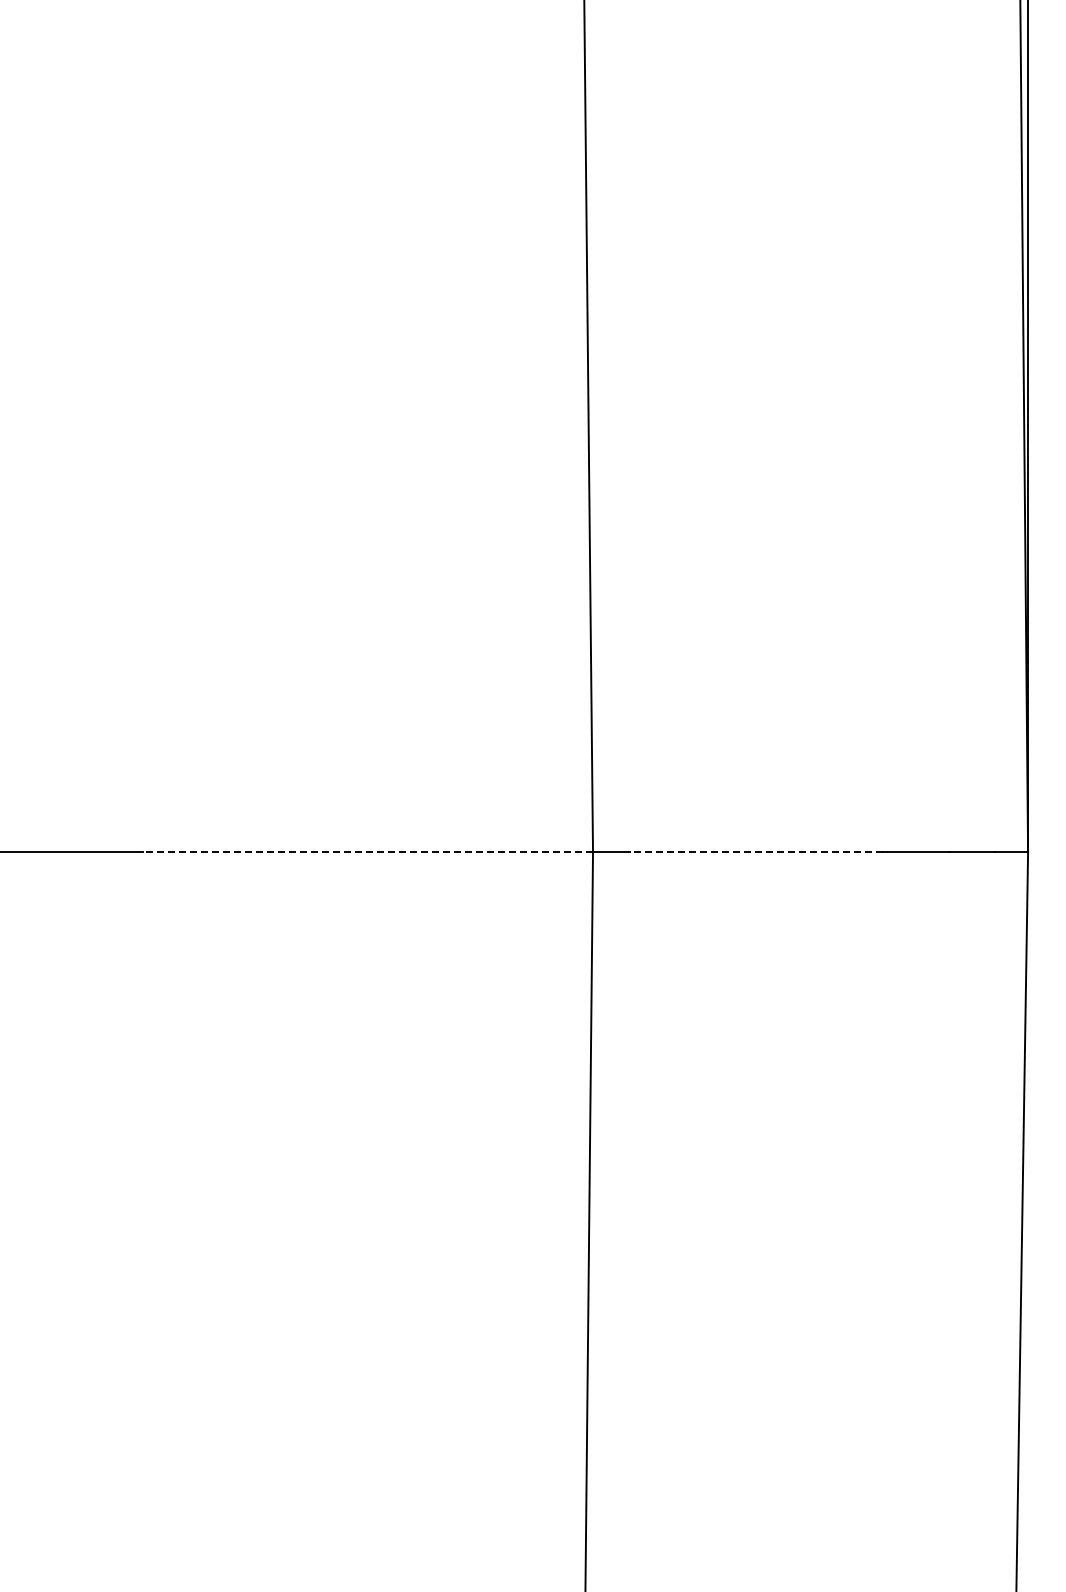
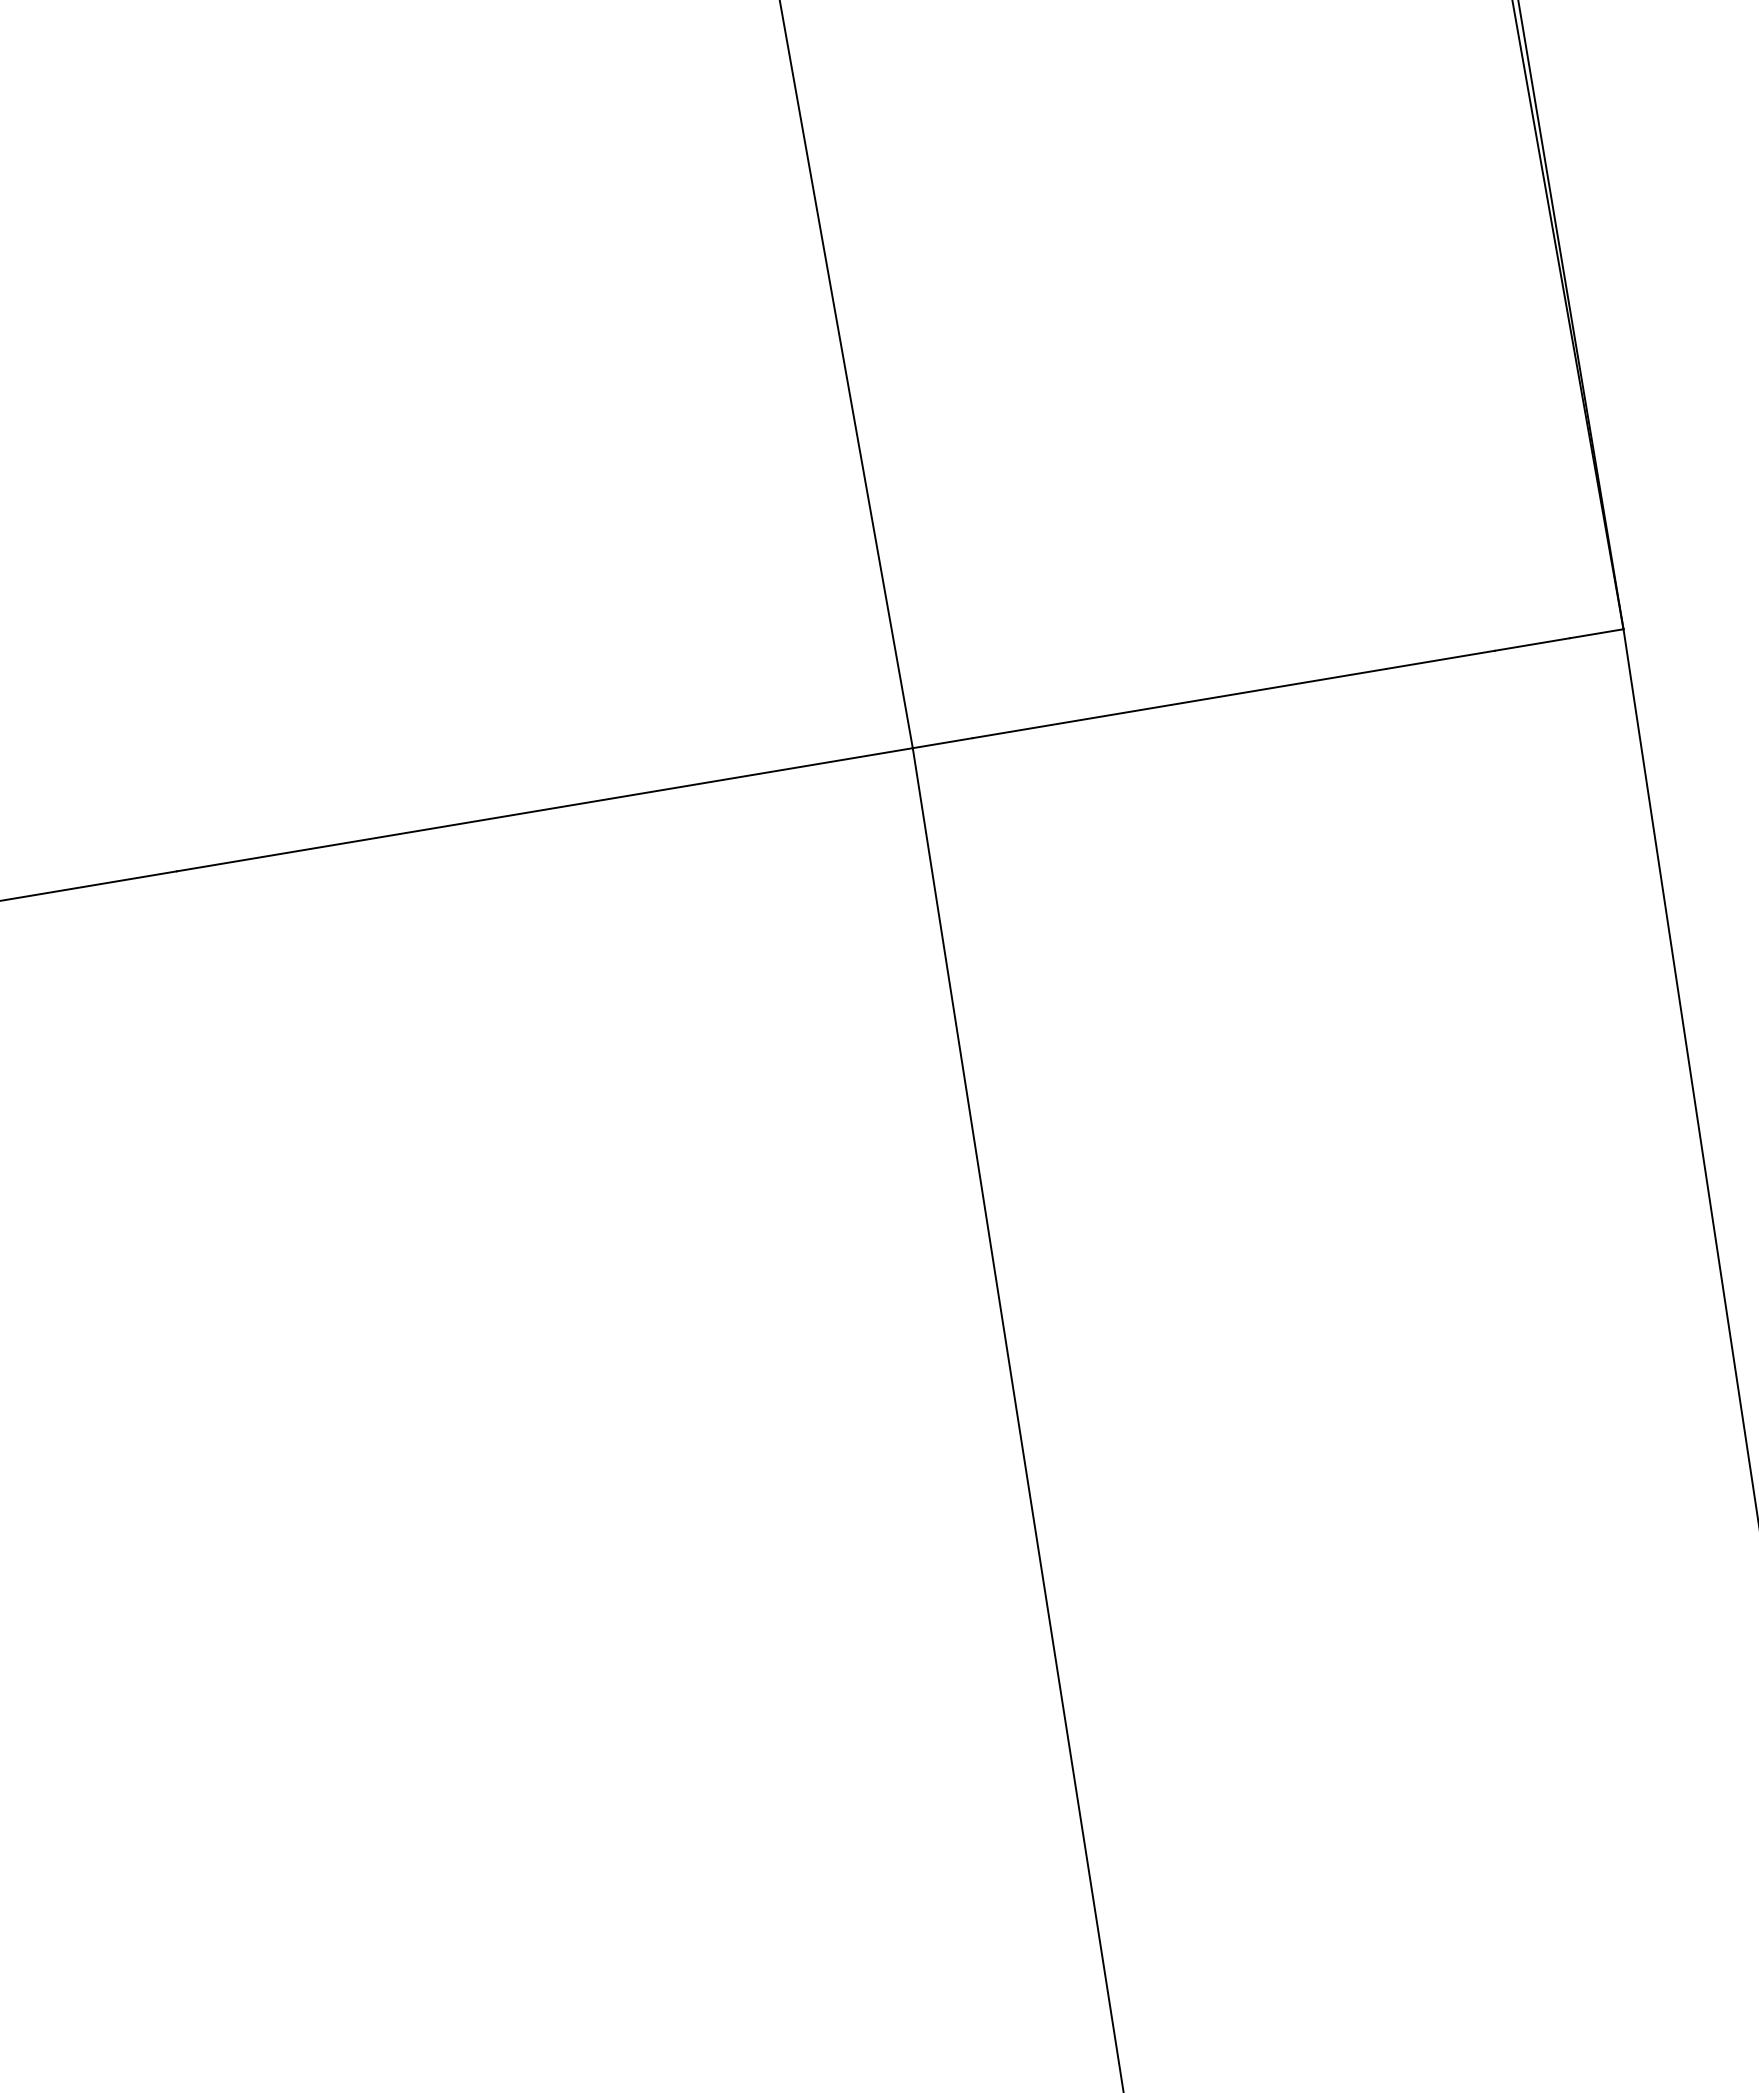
line: (367, 852) -> (544, 810), dashed -> solid
line: (756, 852) -> (1179, 703), dashed -> solid

